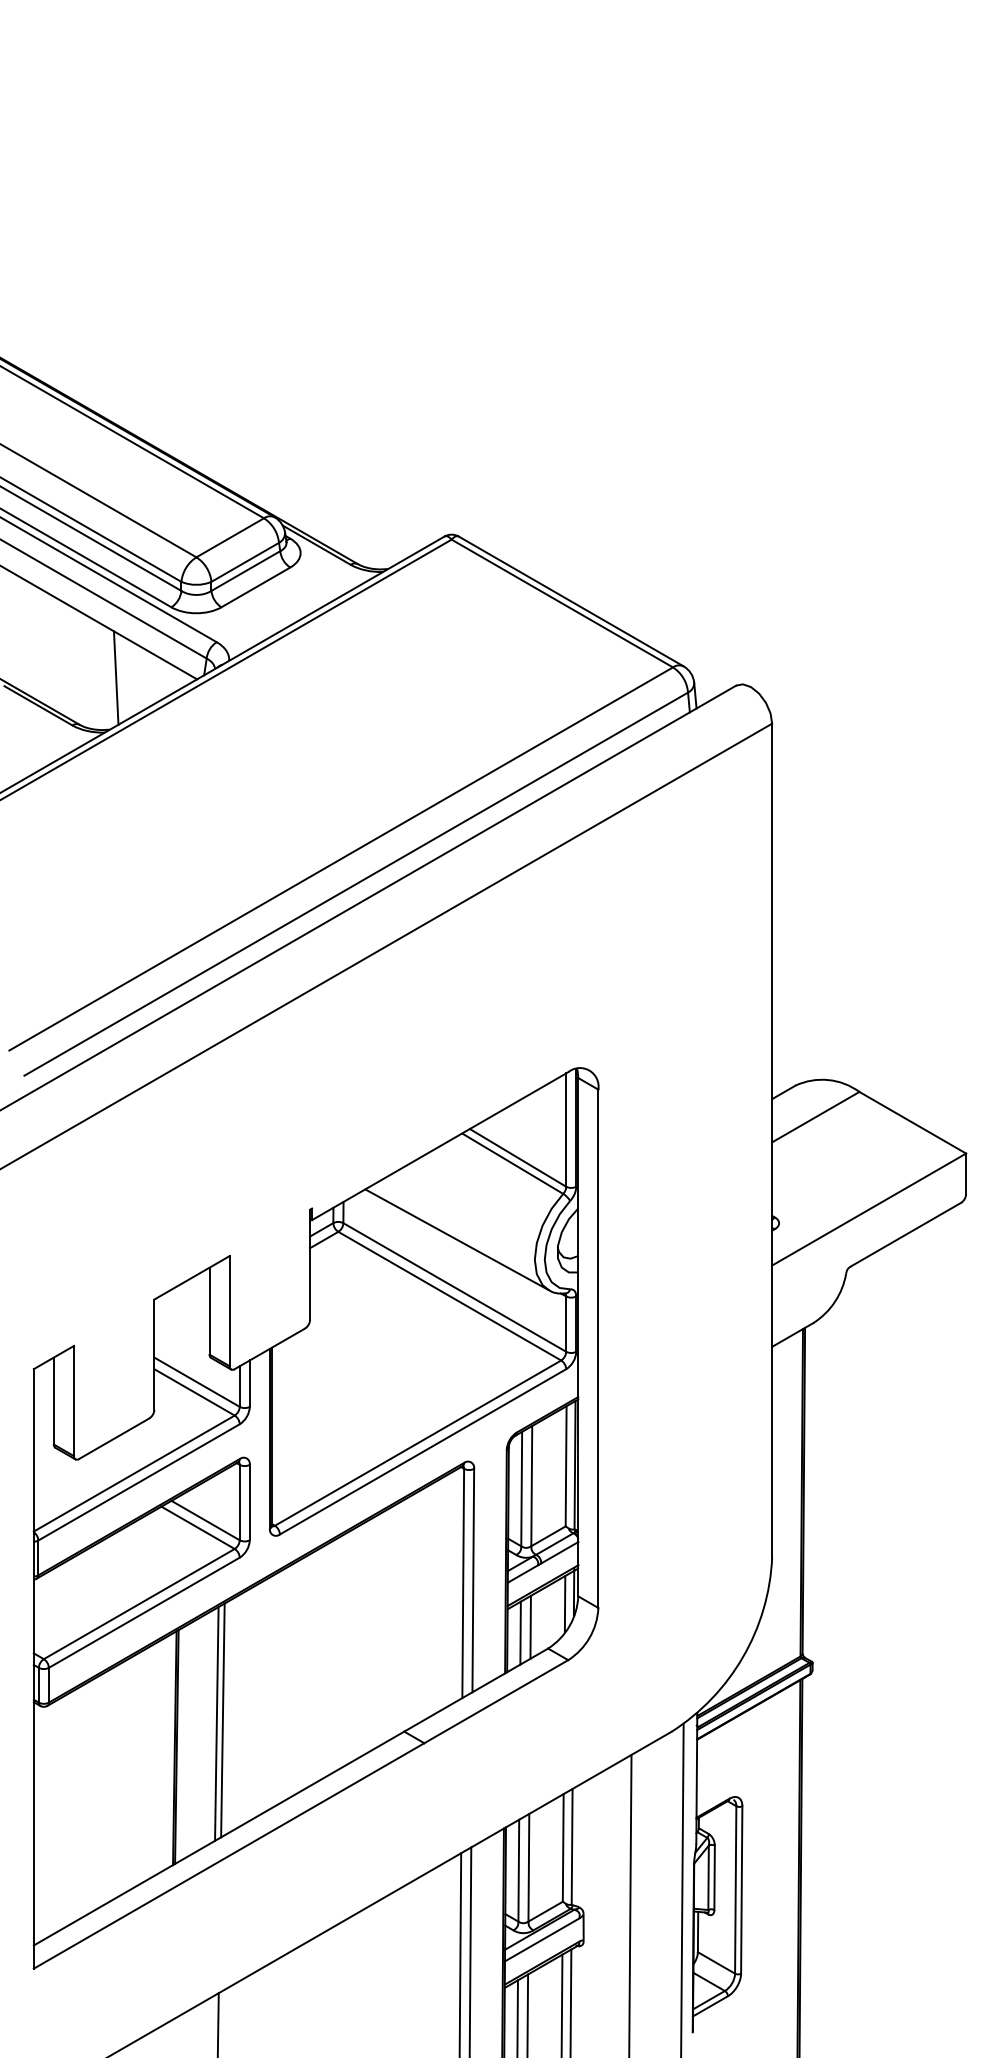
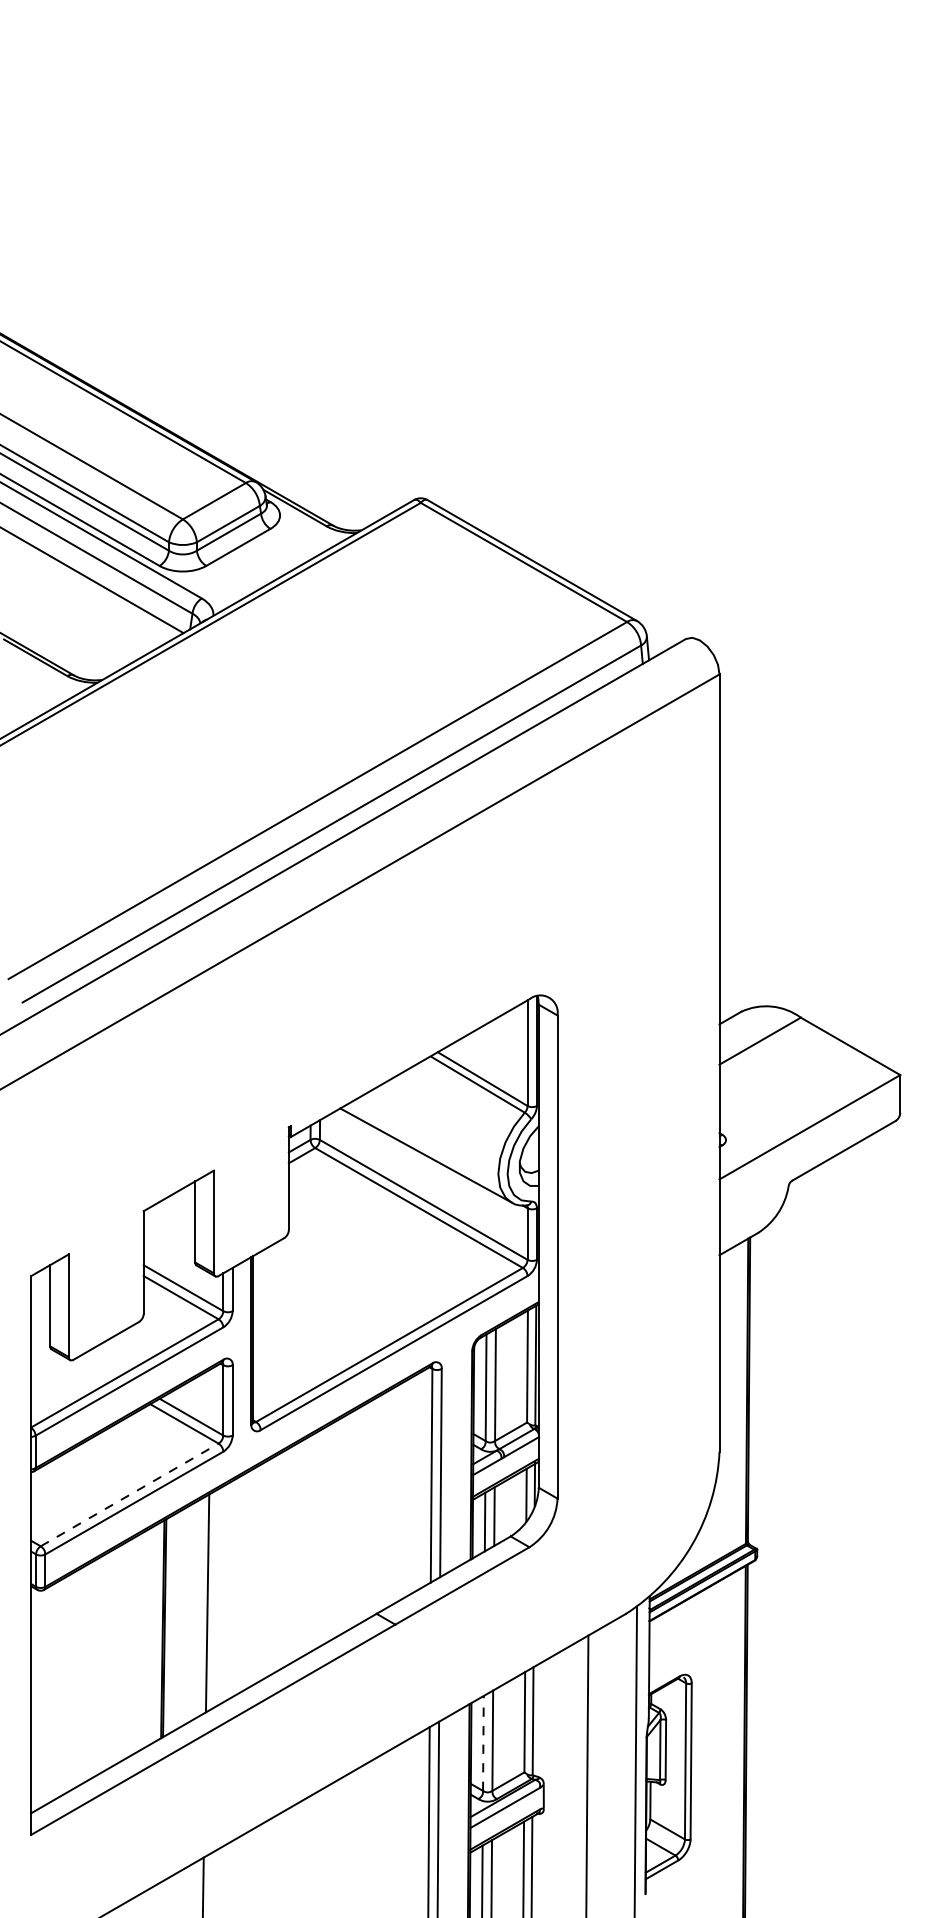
line: (115, 677) -> (107, 631), removed
line: (139, 1603) -> (129, 1494), solid -> dashed
line: (216, 1723) -> (201, 1606), removed
line: (518, 1870) -> (483, 1743), solid -> dashed

